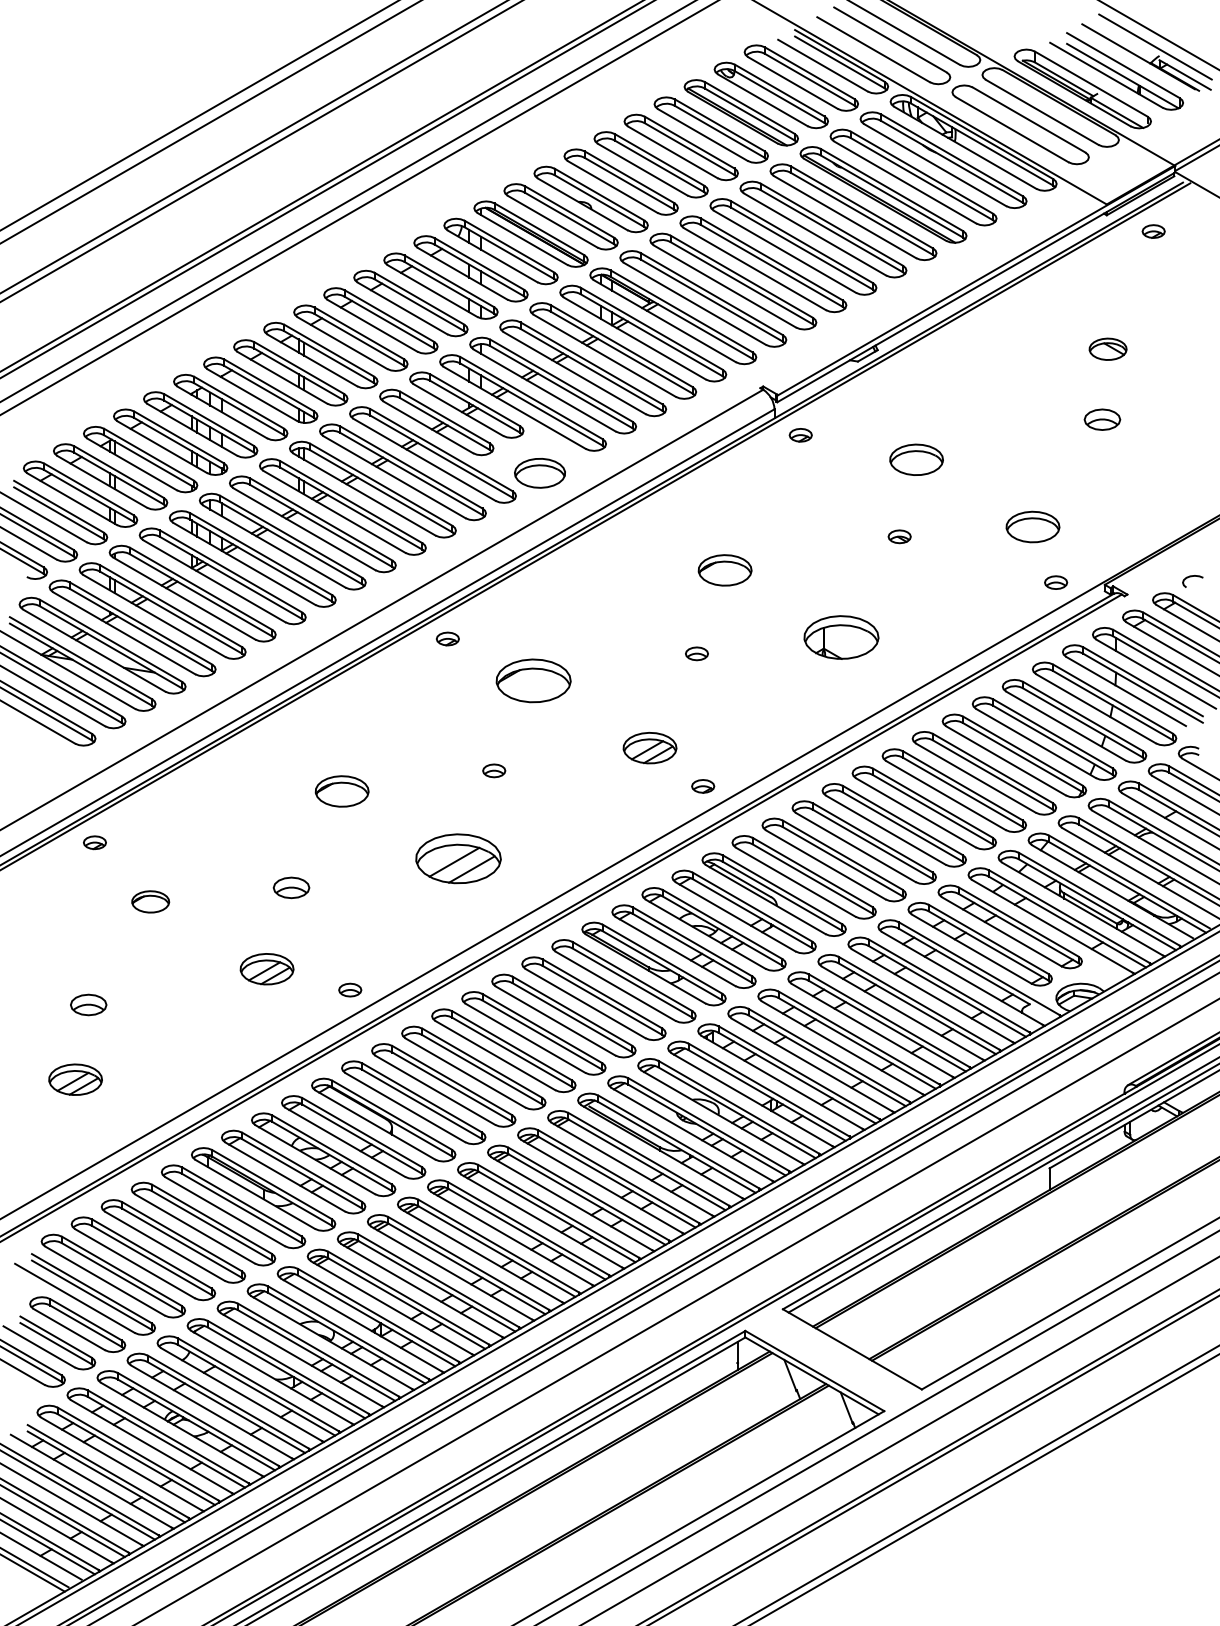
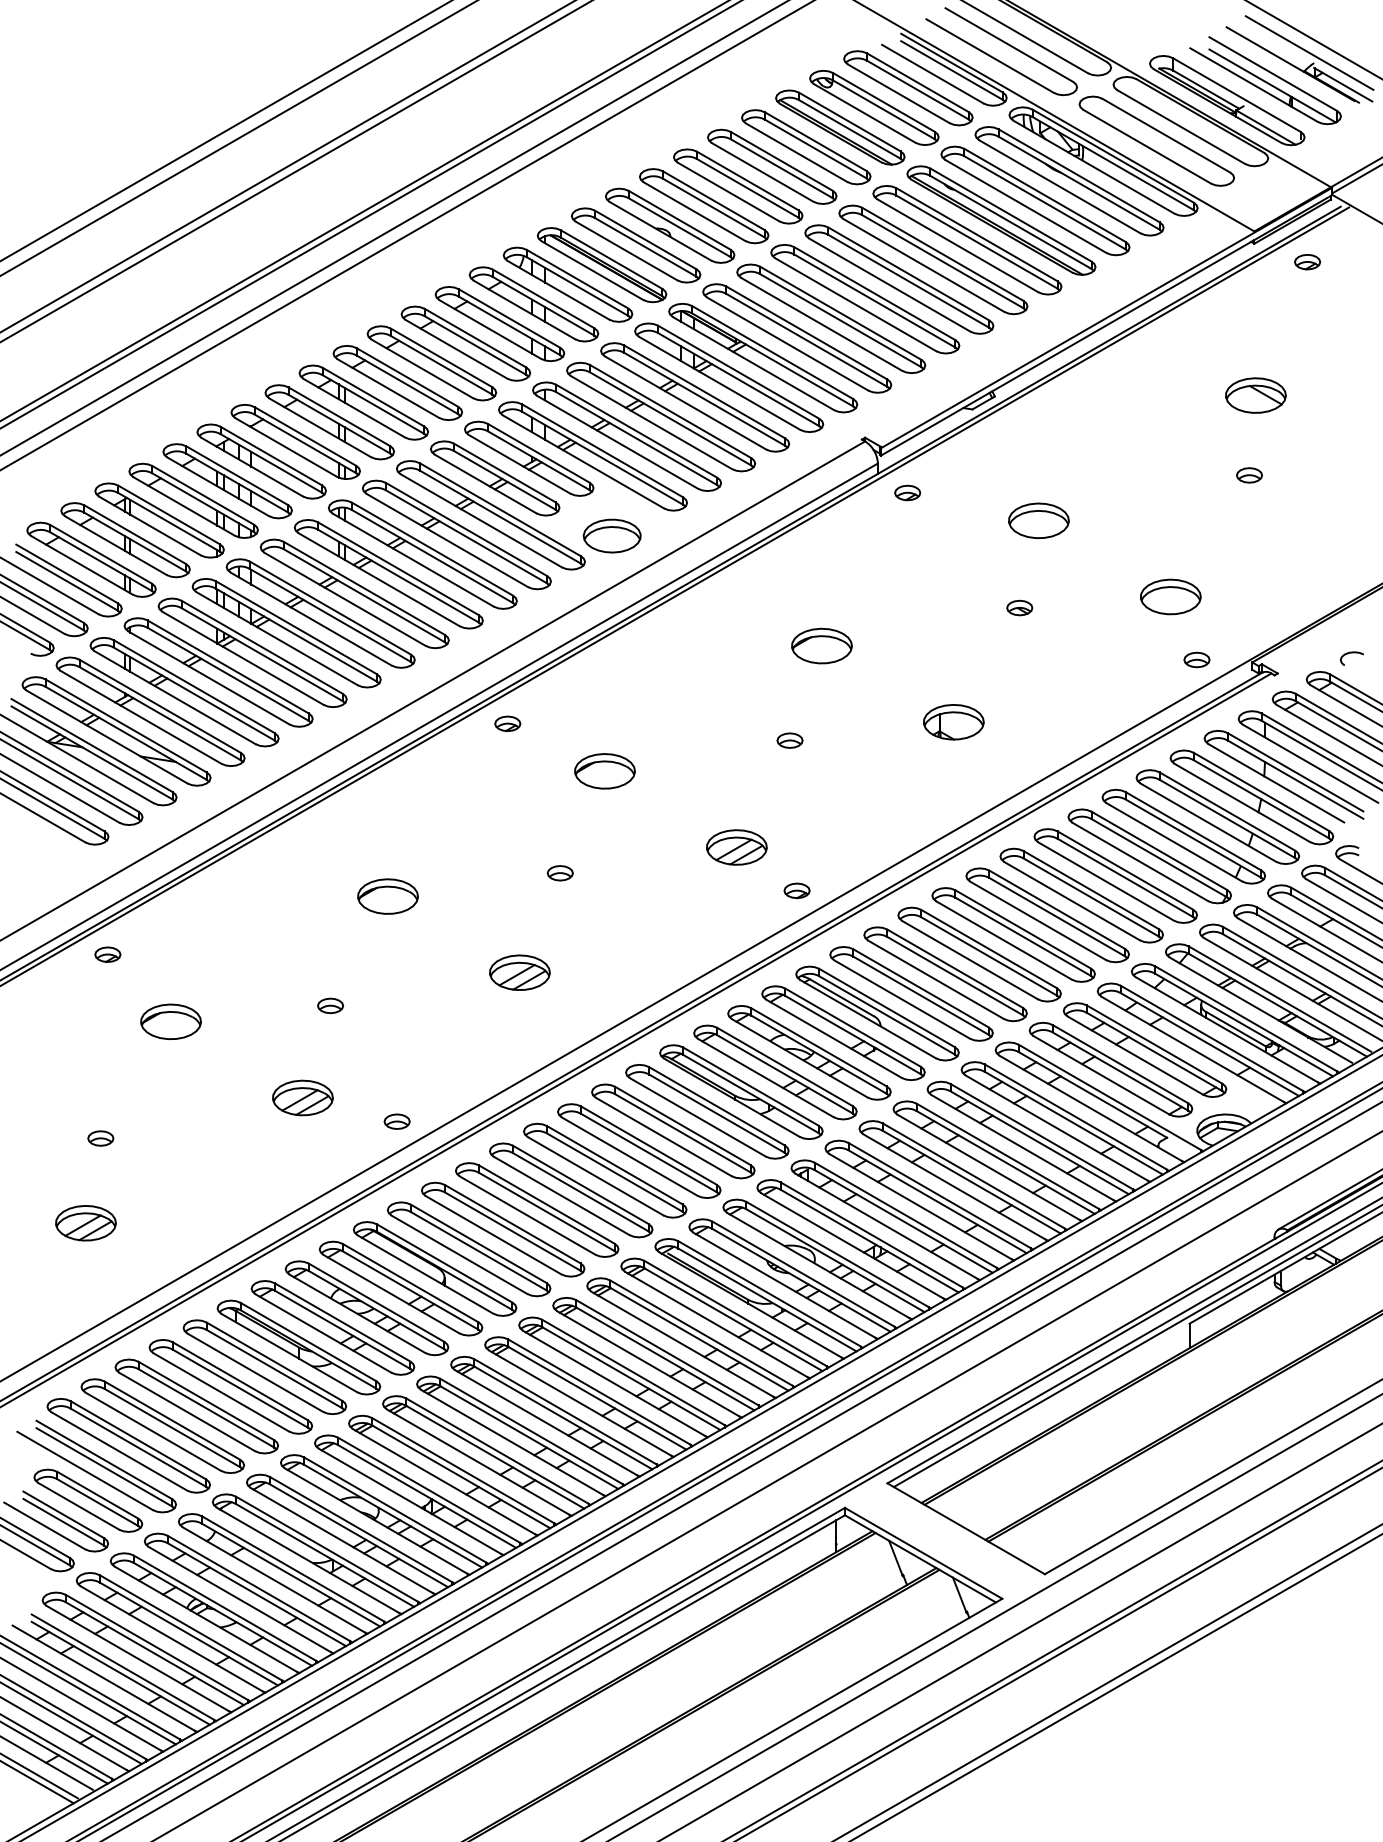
part: (1107, 349) -> (1255, 395), size x1.43
part: (1102, 419) -> (1249, 475), size x0.62
part: (841, 637) -> (953, 722), size x0.71
part: (533, 681) -> (604, 771), size x0.71
part: (458, 858) -> (519, 972), size x0.62
part: (291, 887) -> (330, 1005), size x0.62
part: (150, 901) -> (170, 1021), size x1.43
part: (88, 1004) -> (100, 1138), size x0.62

